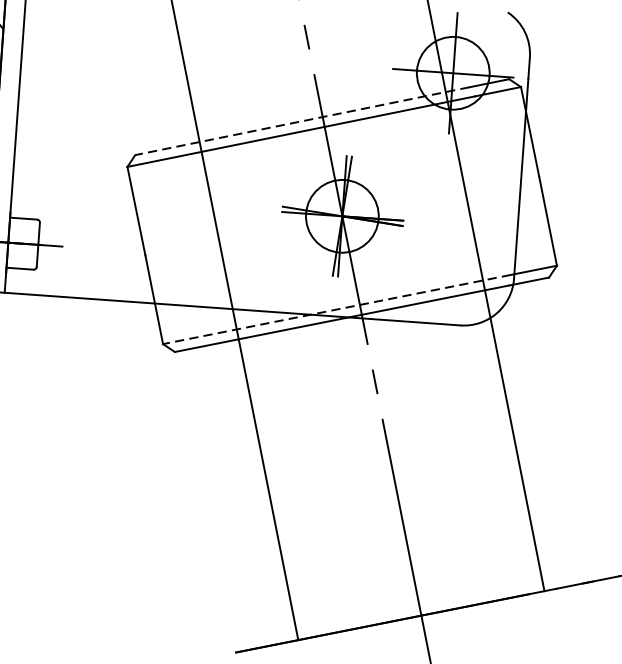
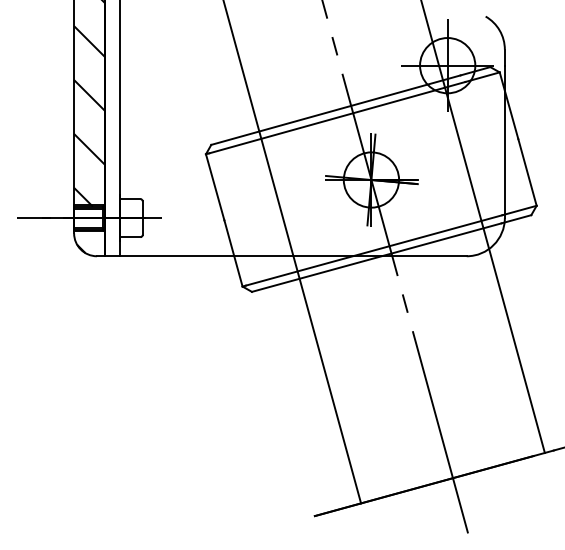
line: (301, 121) -> (335, 110), dashed -> solid
line: (339, 309) -> (374, 250), dashed -> solid

